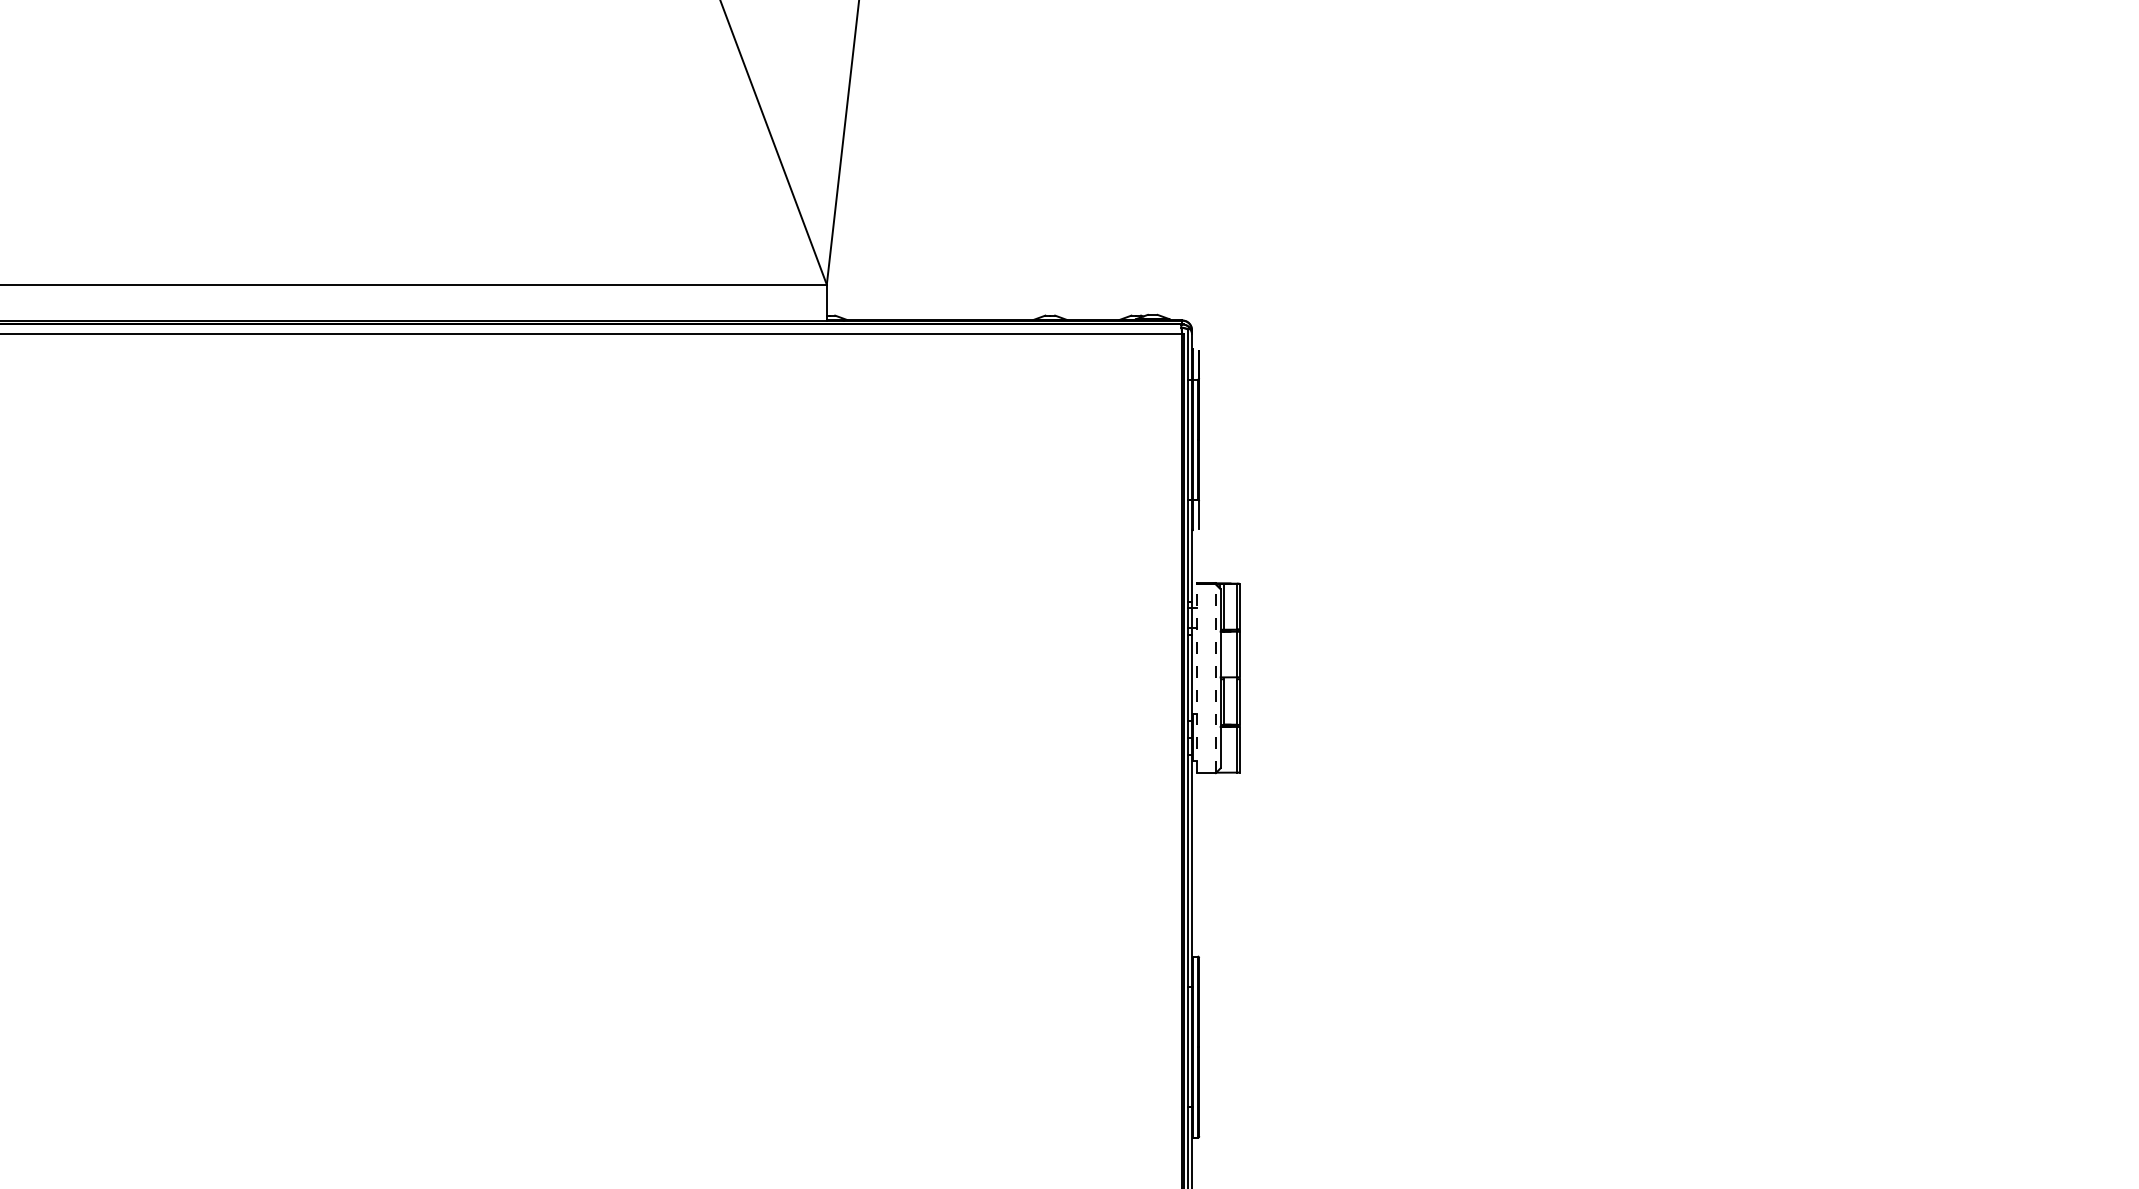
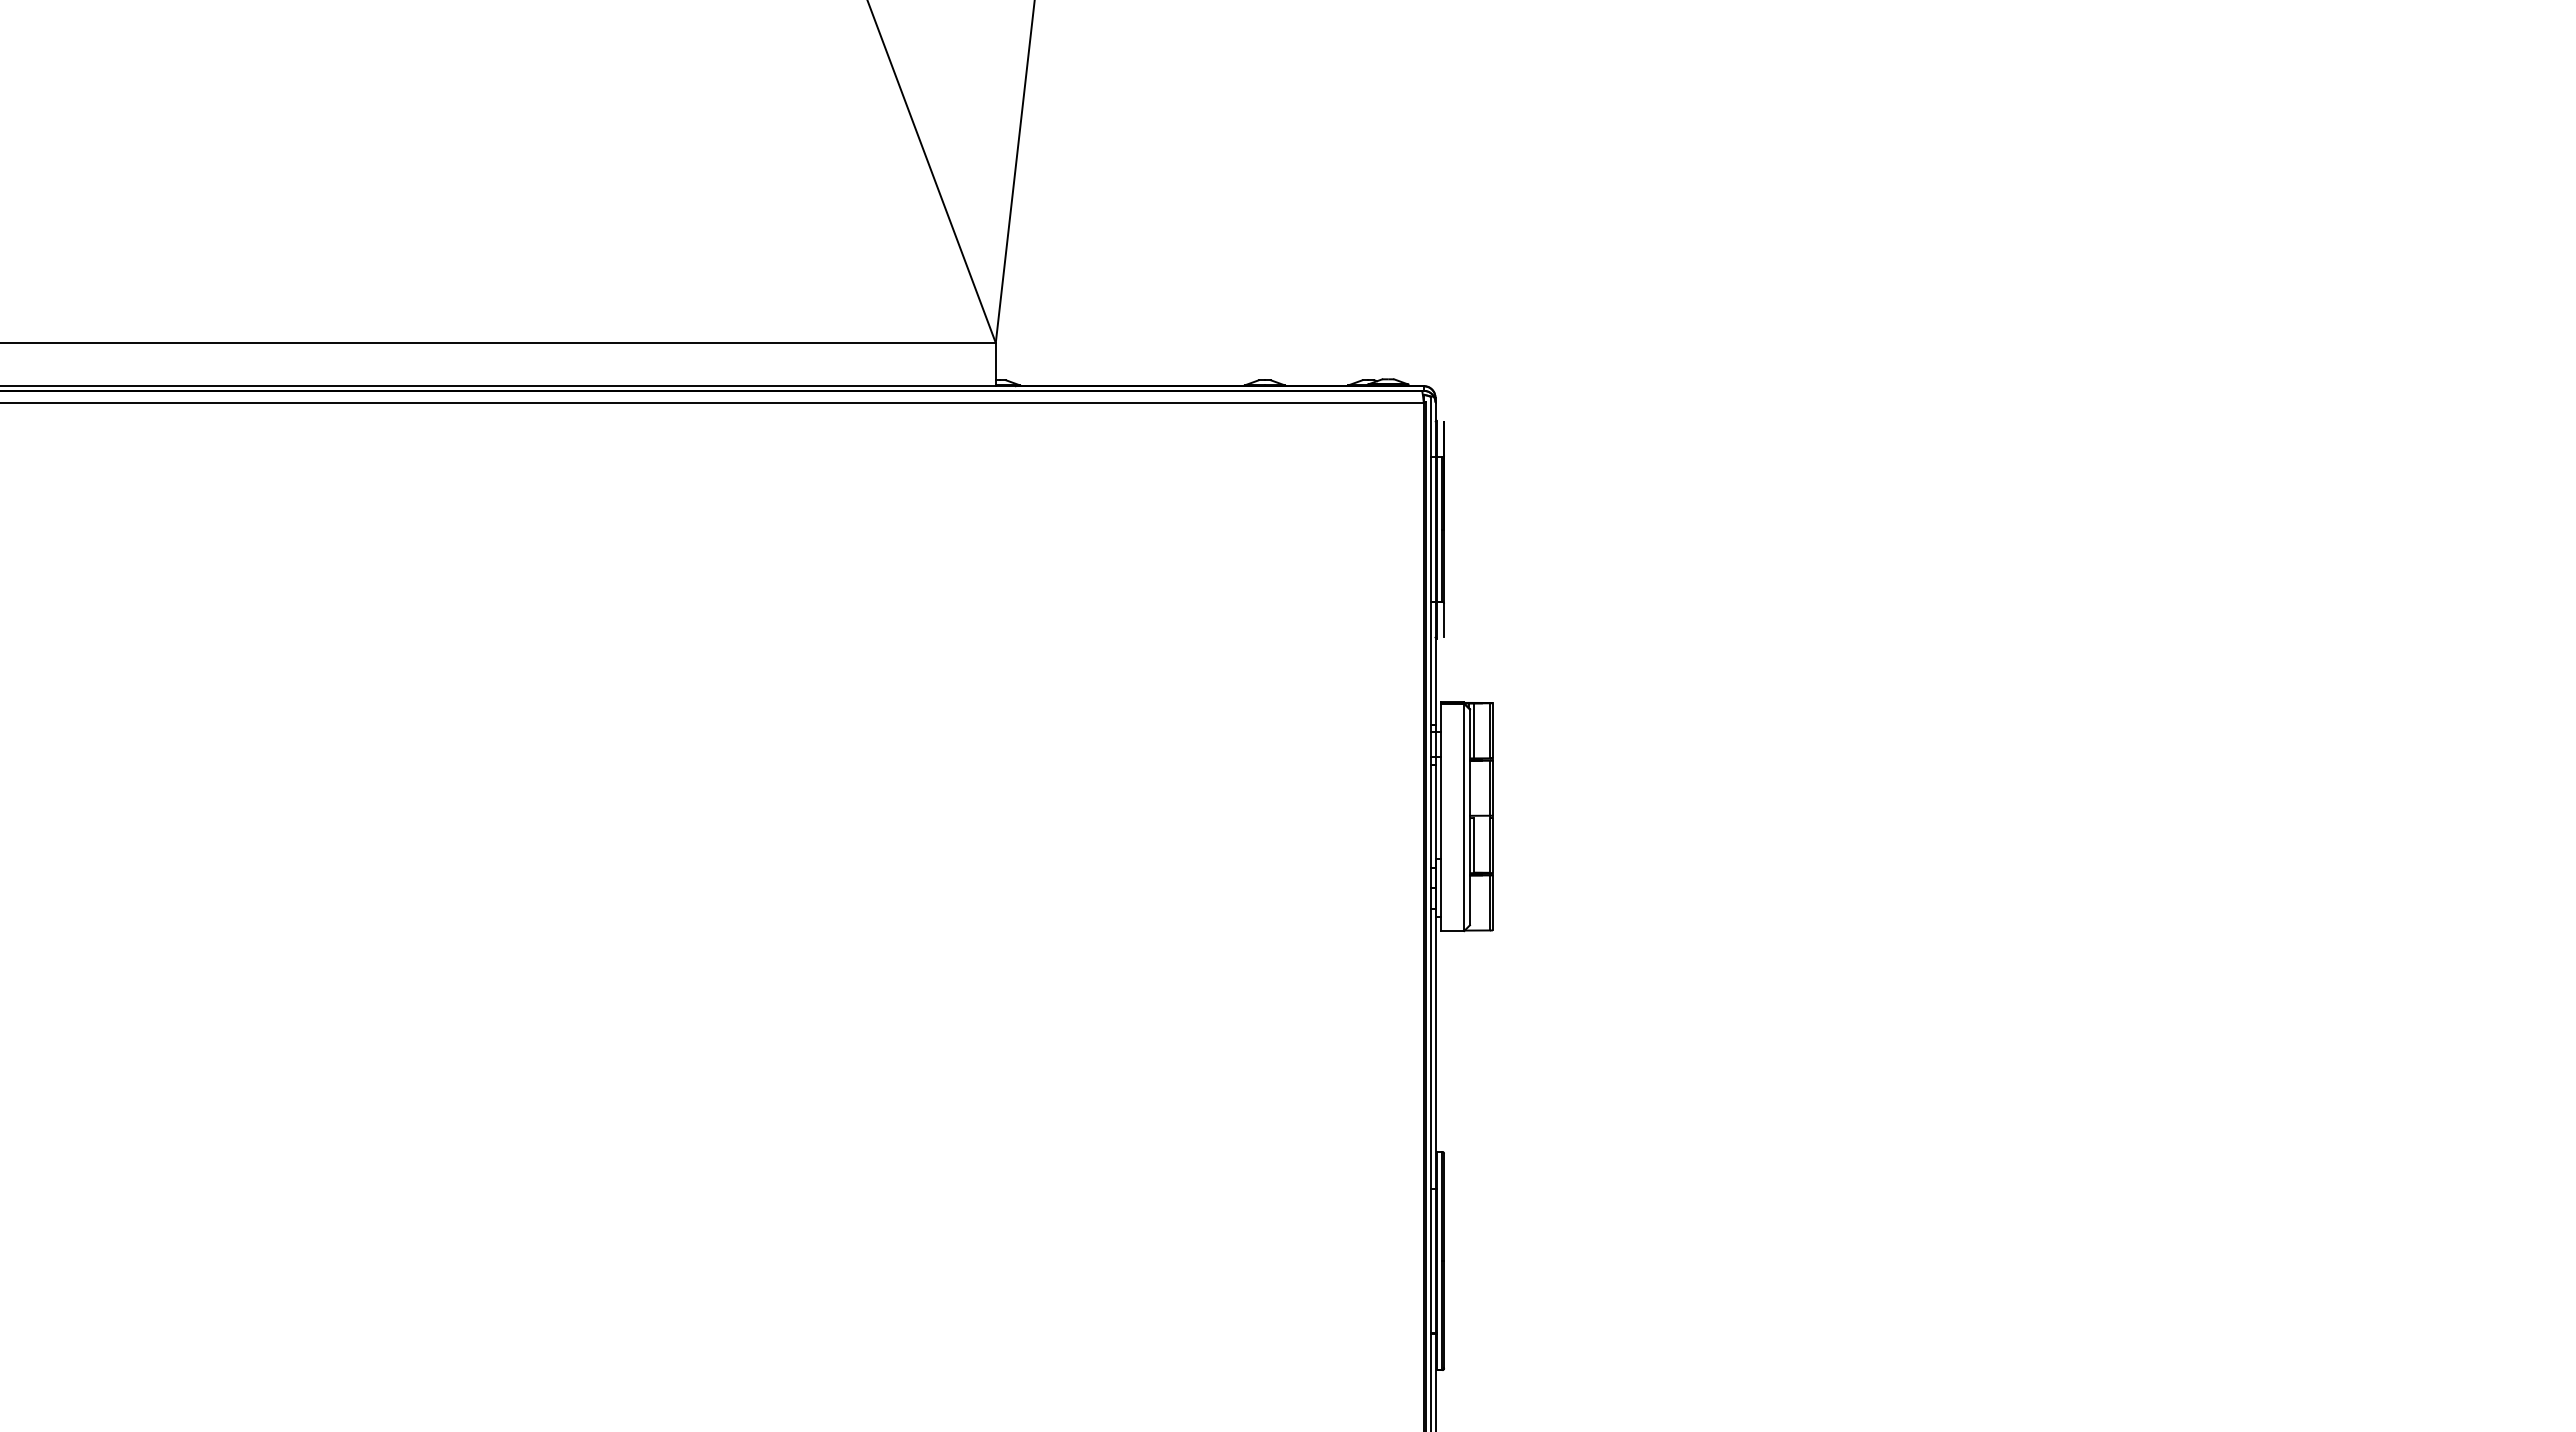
line: (1196, 678) -> (1441, 817), dashed -> solid
line: (1216, 678) -> (1464, 817), dashed -> solid

